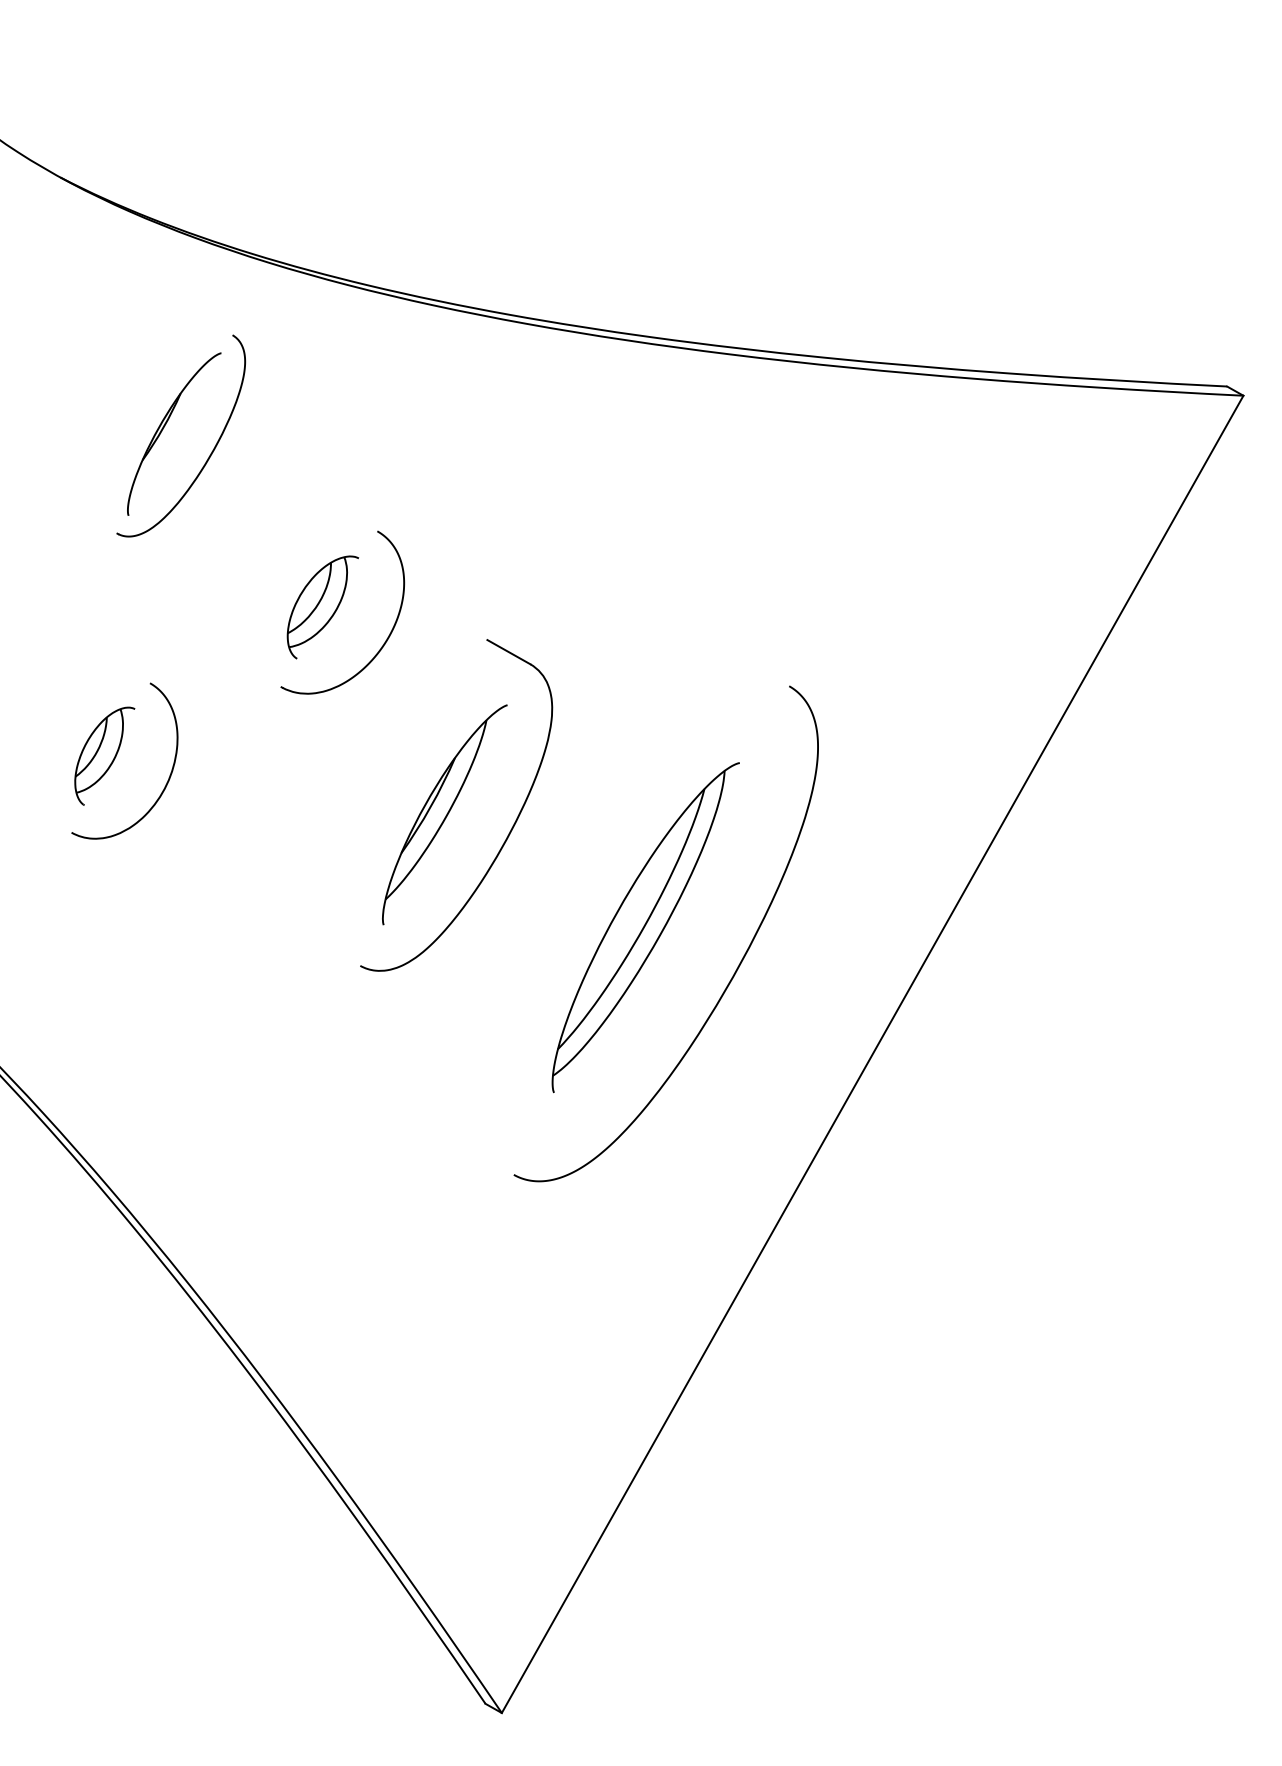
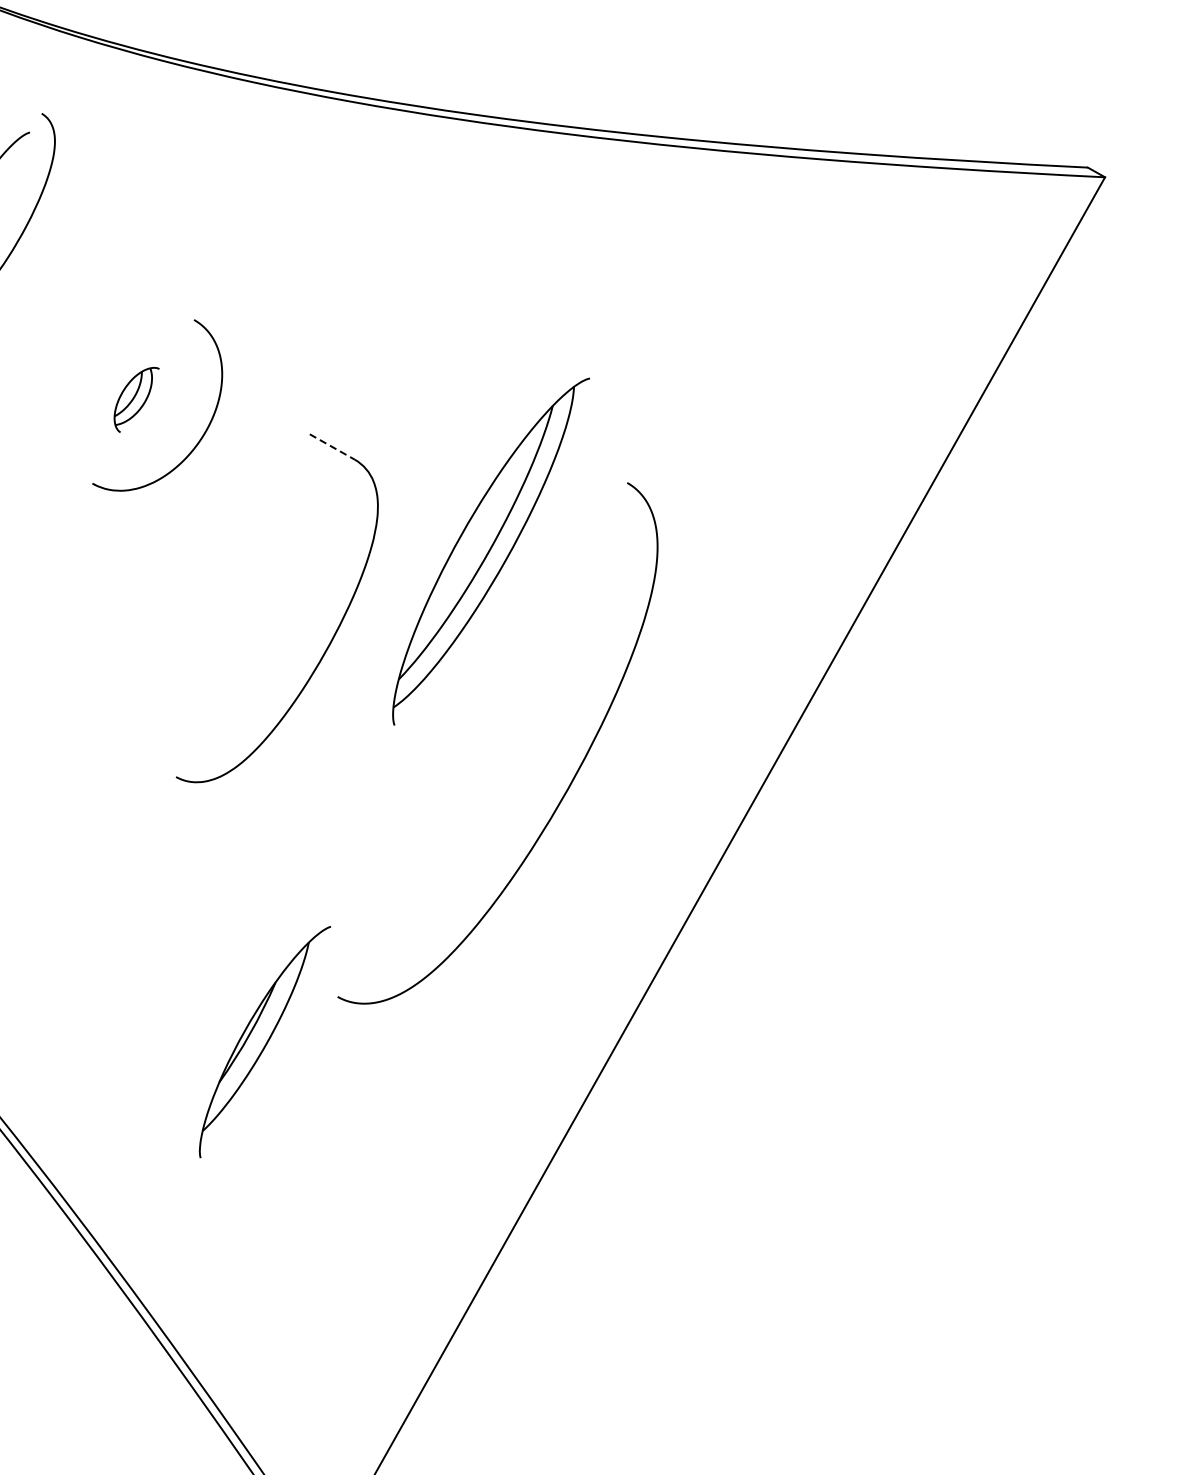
part: (322, 607) -> (136, 400), size x0.6
line: (508, 652) -> (331, 447), solid -> dashed
part: (444, 814) -> (264, 1041), moved
part: (645, 927) -> (490, 551), moved

